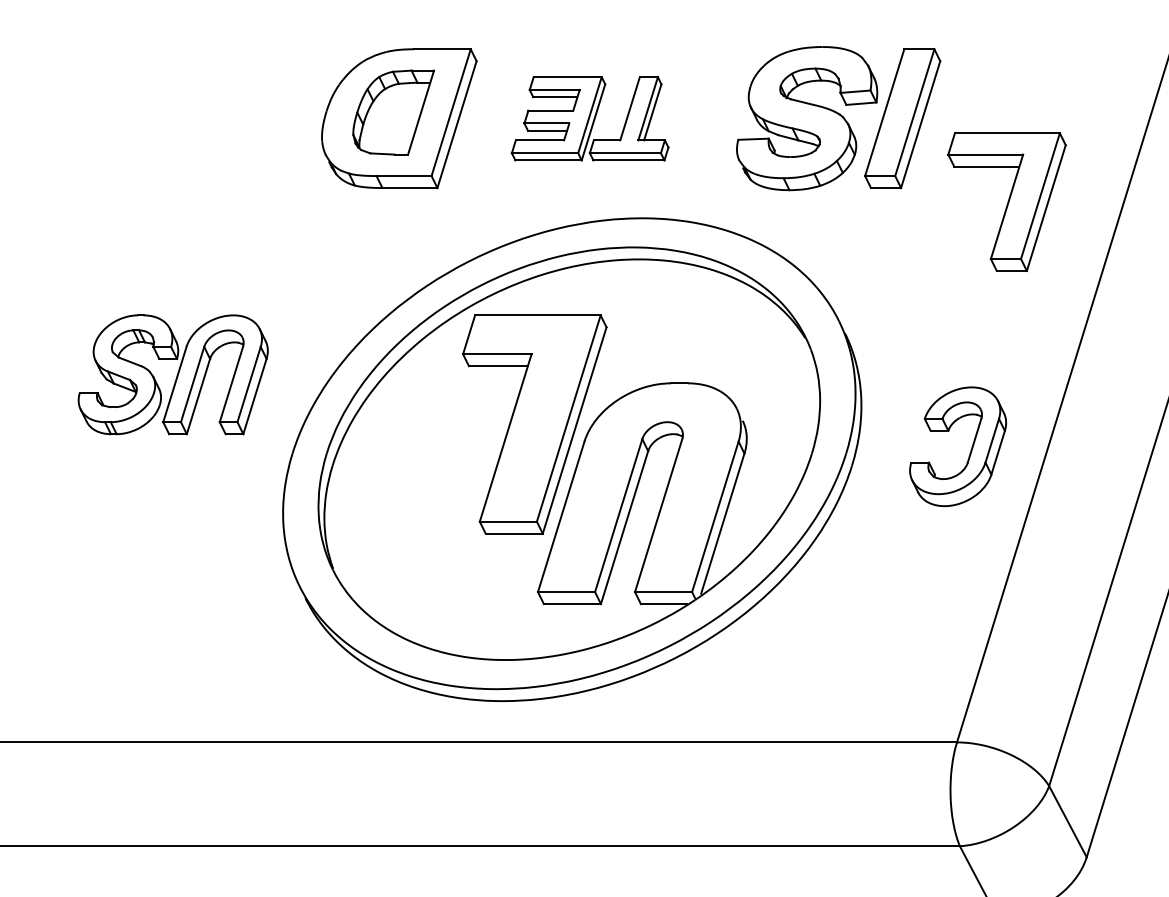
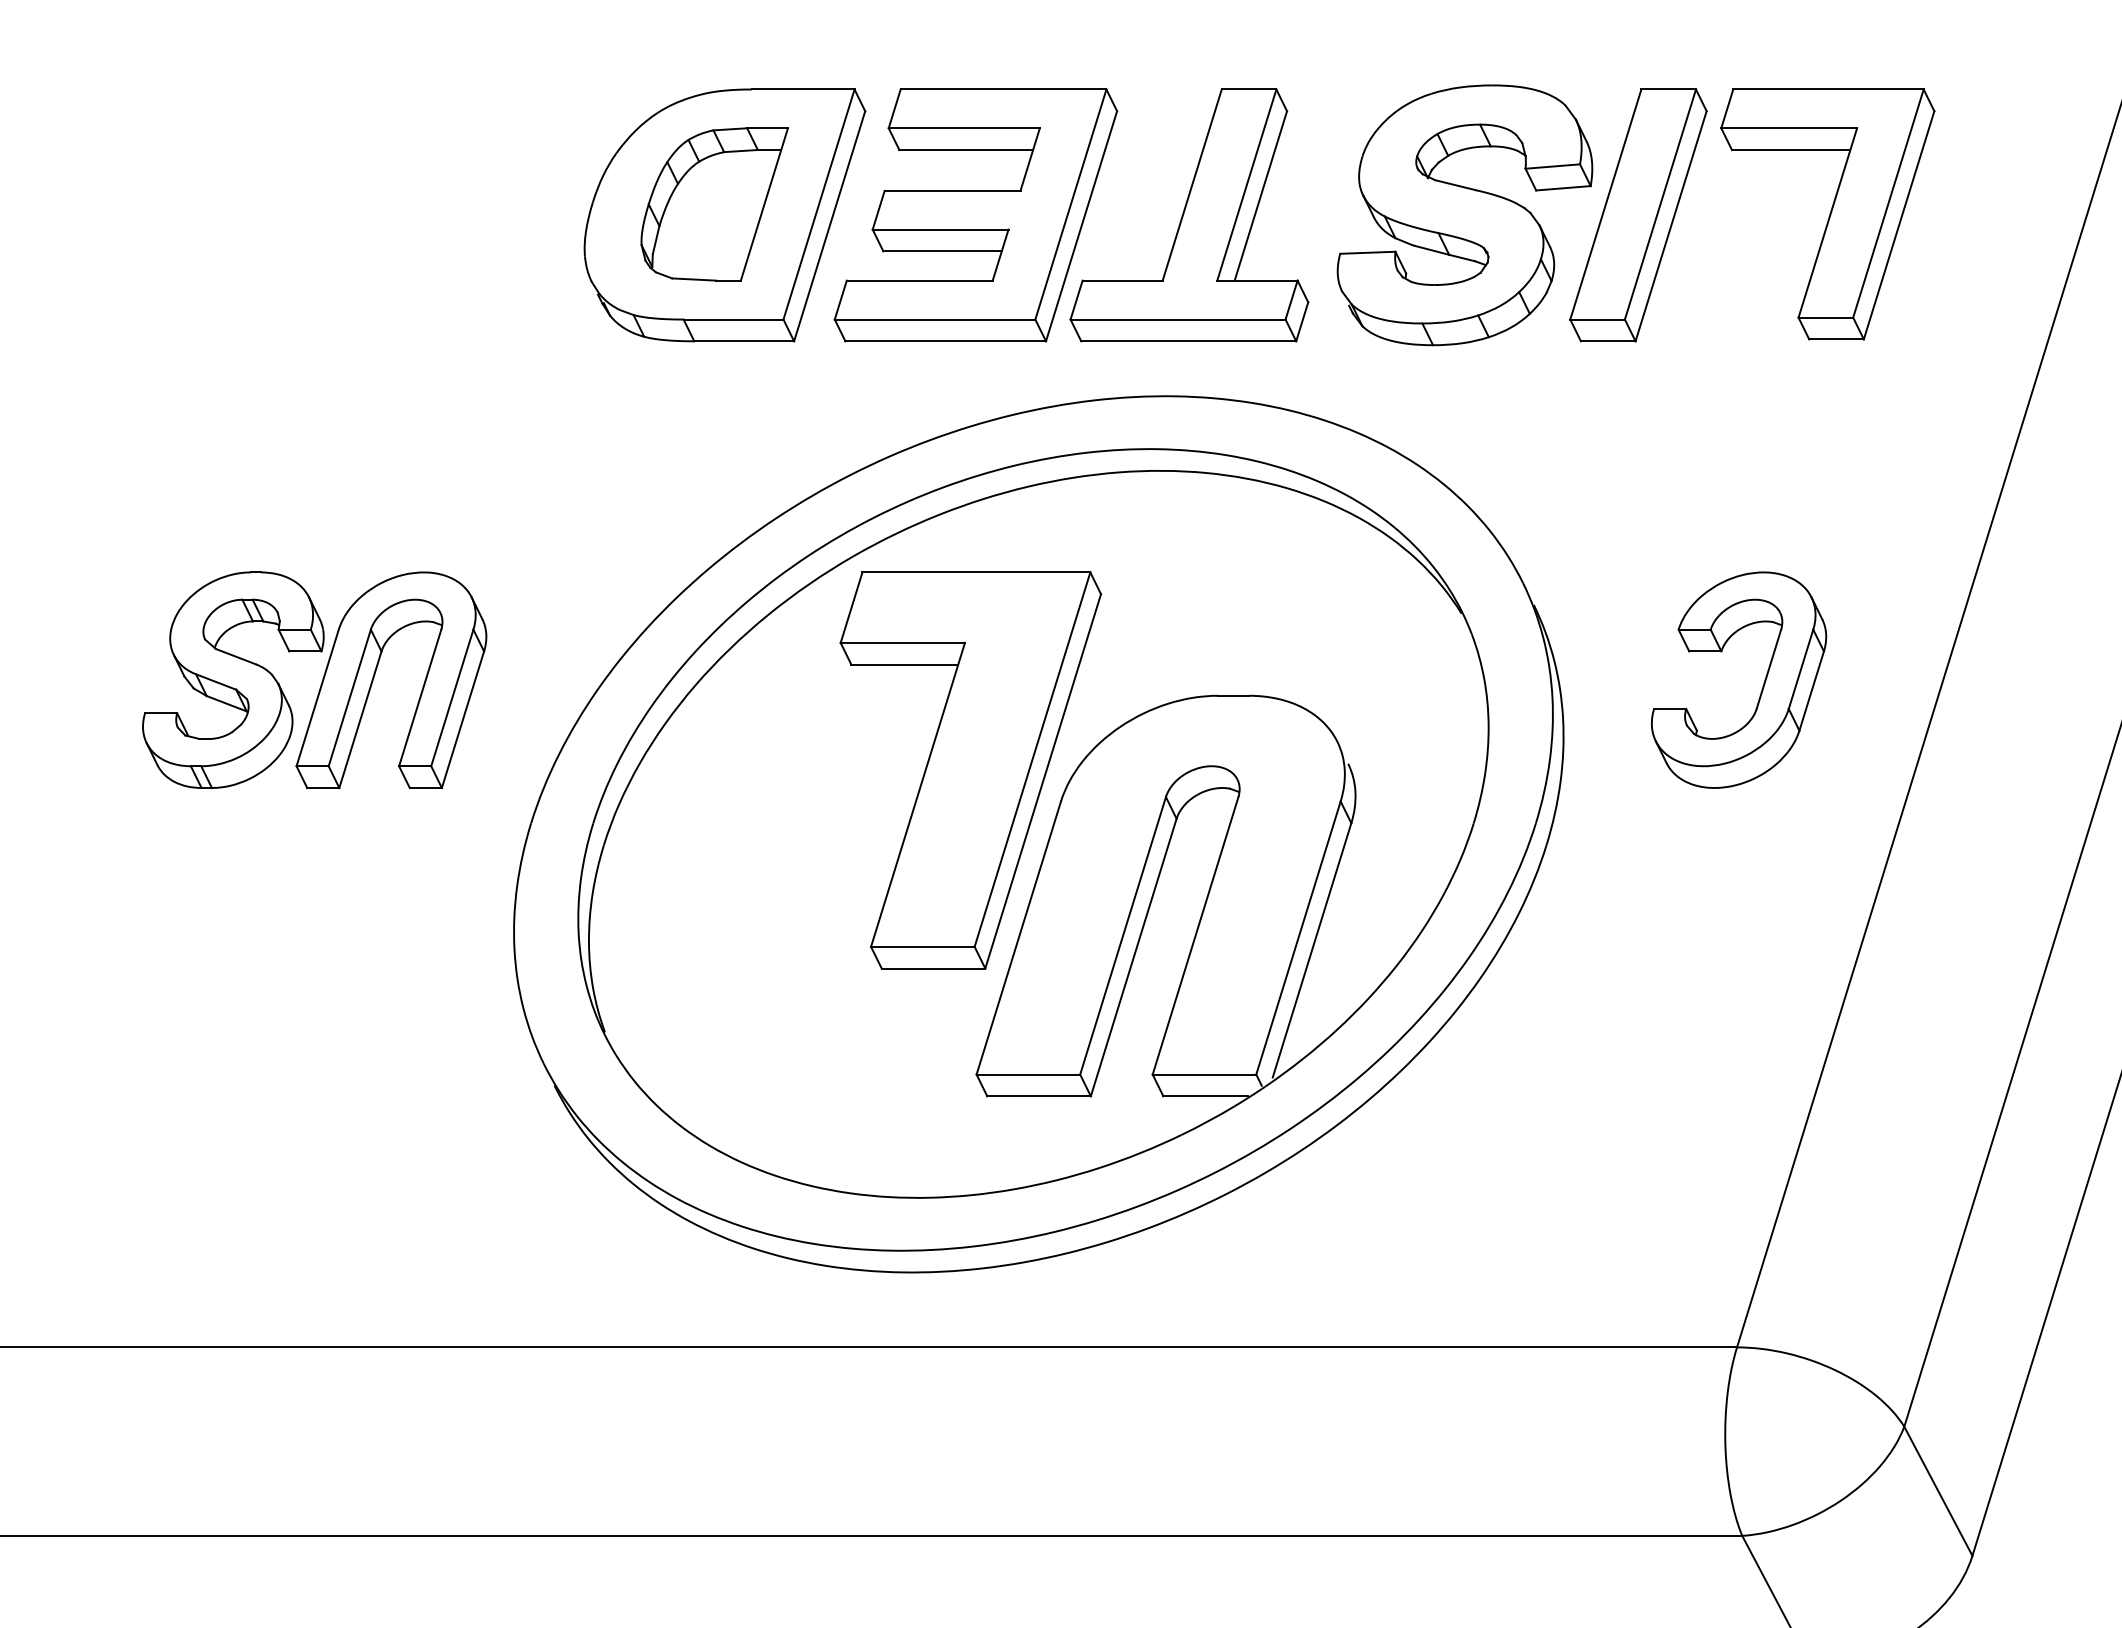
part: (589, 118) -> (1070, 215), size x1.67
part: (1006, 201) -> (1826, 213), moved
part: (970, 450) -> (1761, 686), moved

